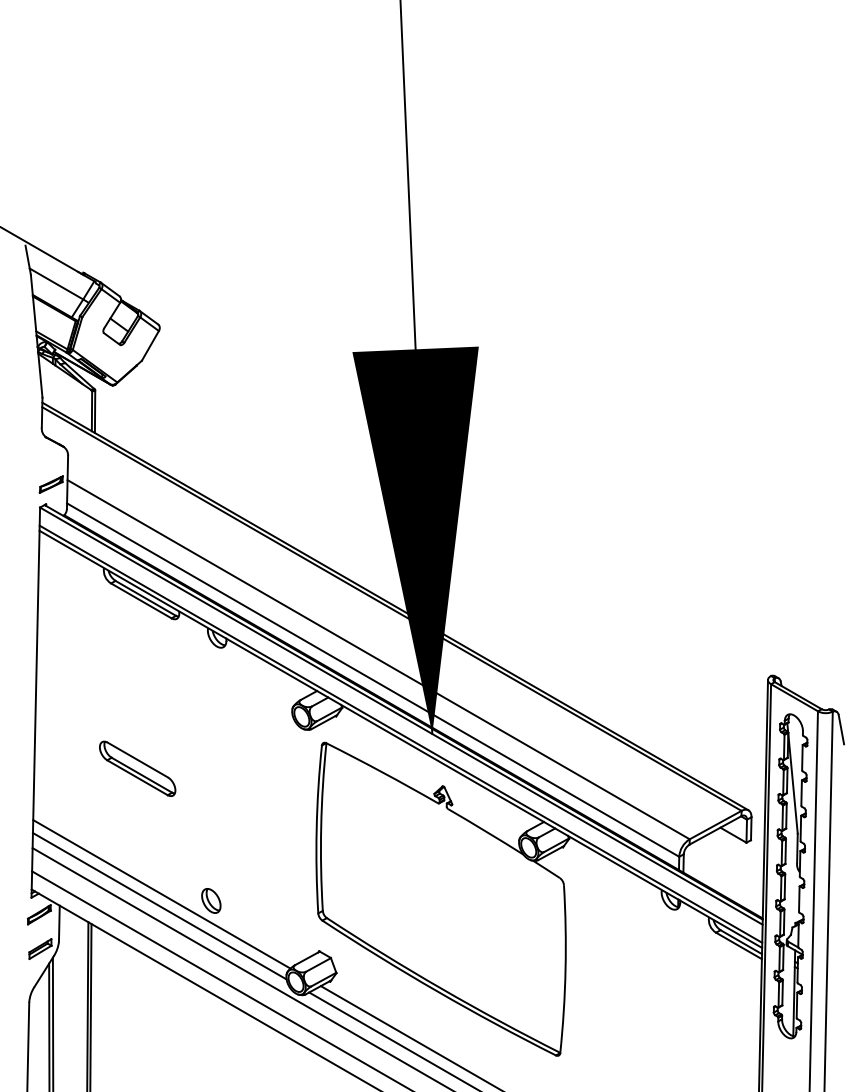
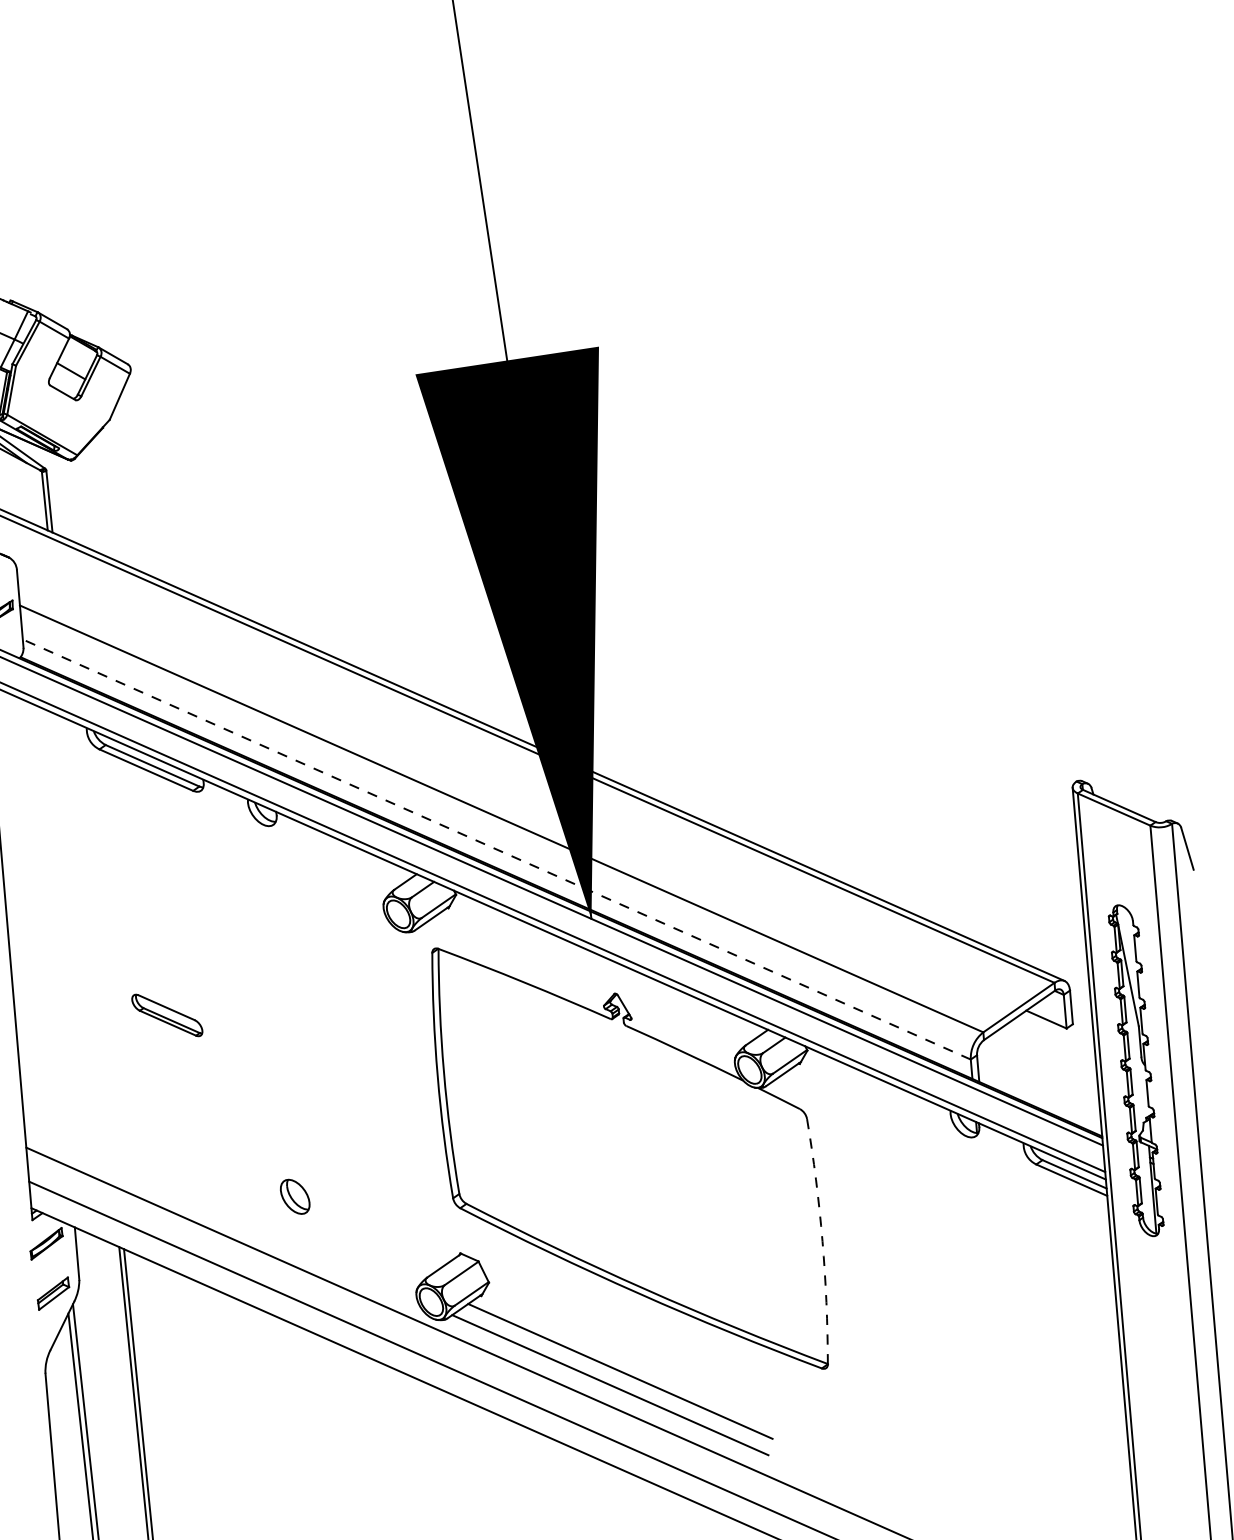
line: (372, 679) -> (495, 848), solid -> dashed
part: (137, 768) -> (166, 1015), size x0.6
part: (790, 876) -> (1136, 1070), size x0.7
line: (161, 894) -> (221, 1195), removed
line: (159, 906) -> (220, 1213), removed
arc: (565, 969) -> (822, 1241), solid -> dashed

